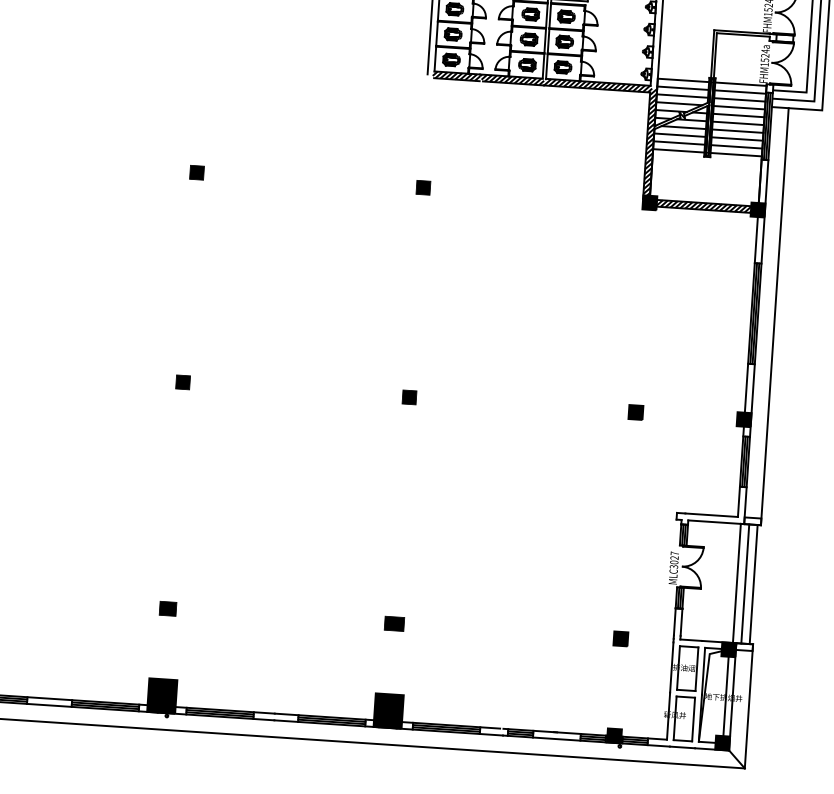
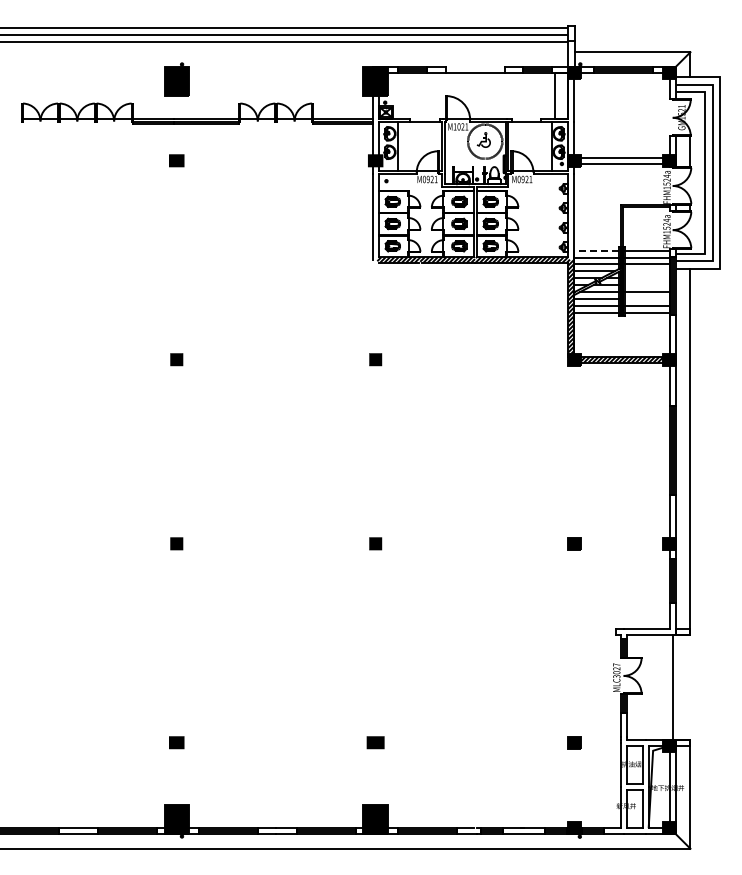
line: (683, 80) -> (596, 250), solid -> dashed
line: (738, 107) -> (646, 271), removed
line: (737, 115) -> (646, 278), removed
line: (737, 123) -> (646, 285), removed
line: (736, 138) -> (646, 298), removed
line: (745, 584) -> (680, 687), removed
line: (753, 584) -> (687, 687), removed

